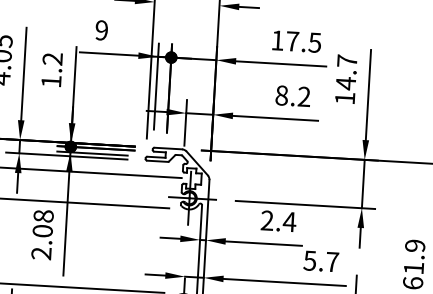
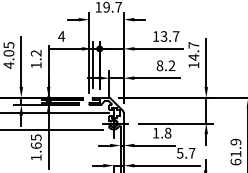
text: (101, 30) -> (61, 36), 9 -> 4
text: (302, 42) -> (169, 36), 17.5 -> 13.7
text: (277, 220) -> (161, 132), 2.4 -> 1.8
text: (41, 234) -> (35, 147), 2.08 -> 1.65

